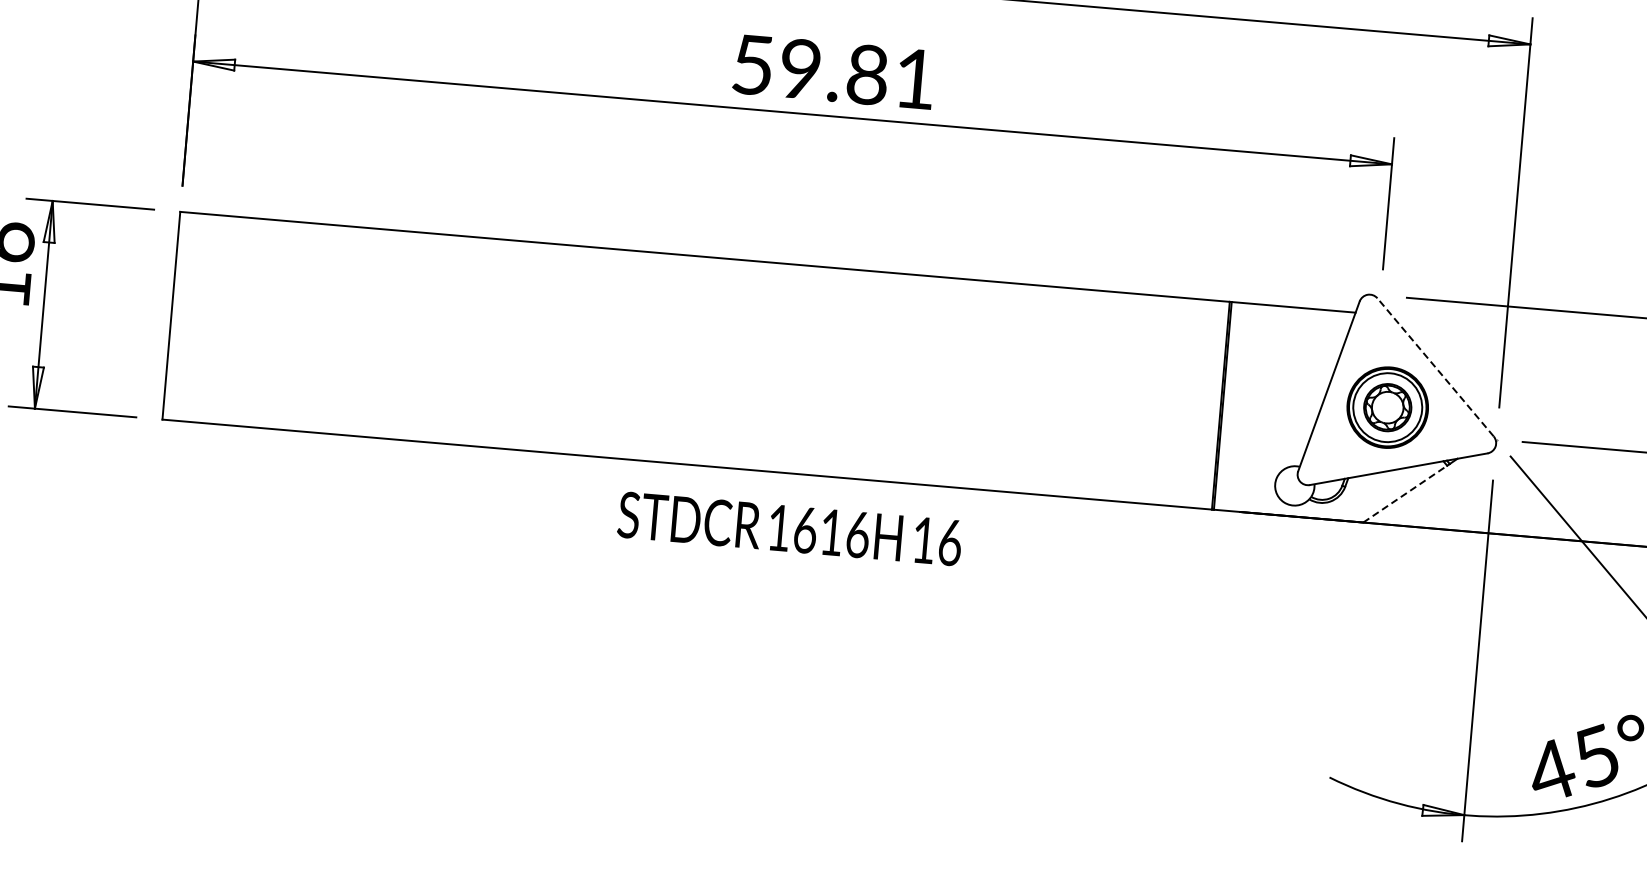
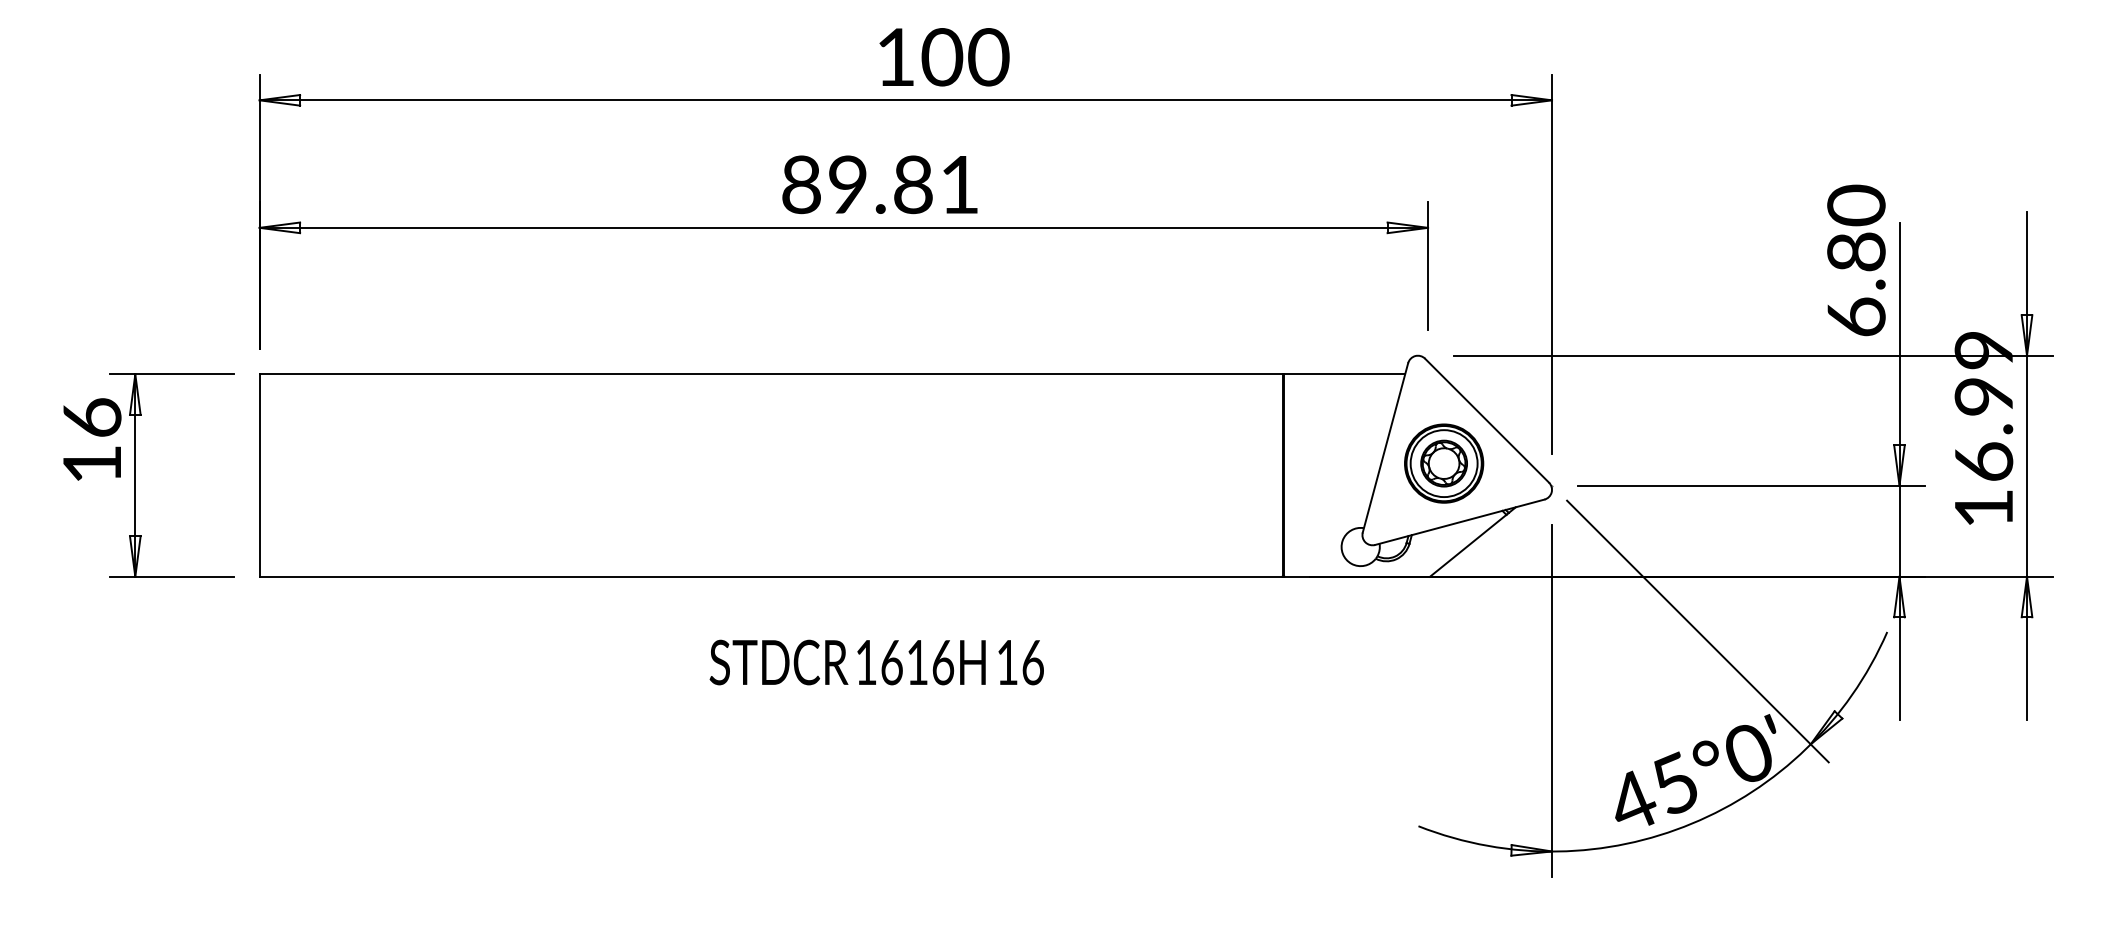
text: (752, 64) -> (801, 184), 59.81 -> 89.81
line: (1436, 367) -> (1487, 420), dashed -> solid
line: (1405, 493) -> (1468, 545), dashed -> solid
text: (789, 528) -> (876, 662), moved

